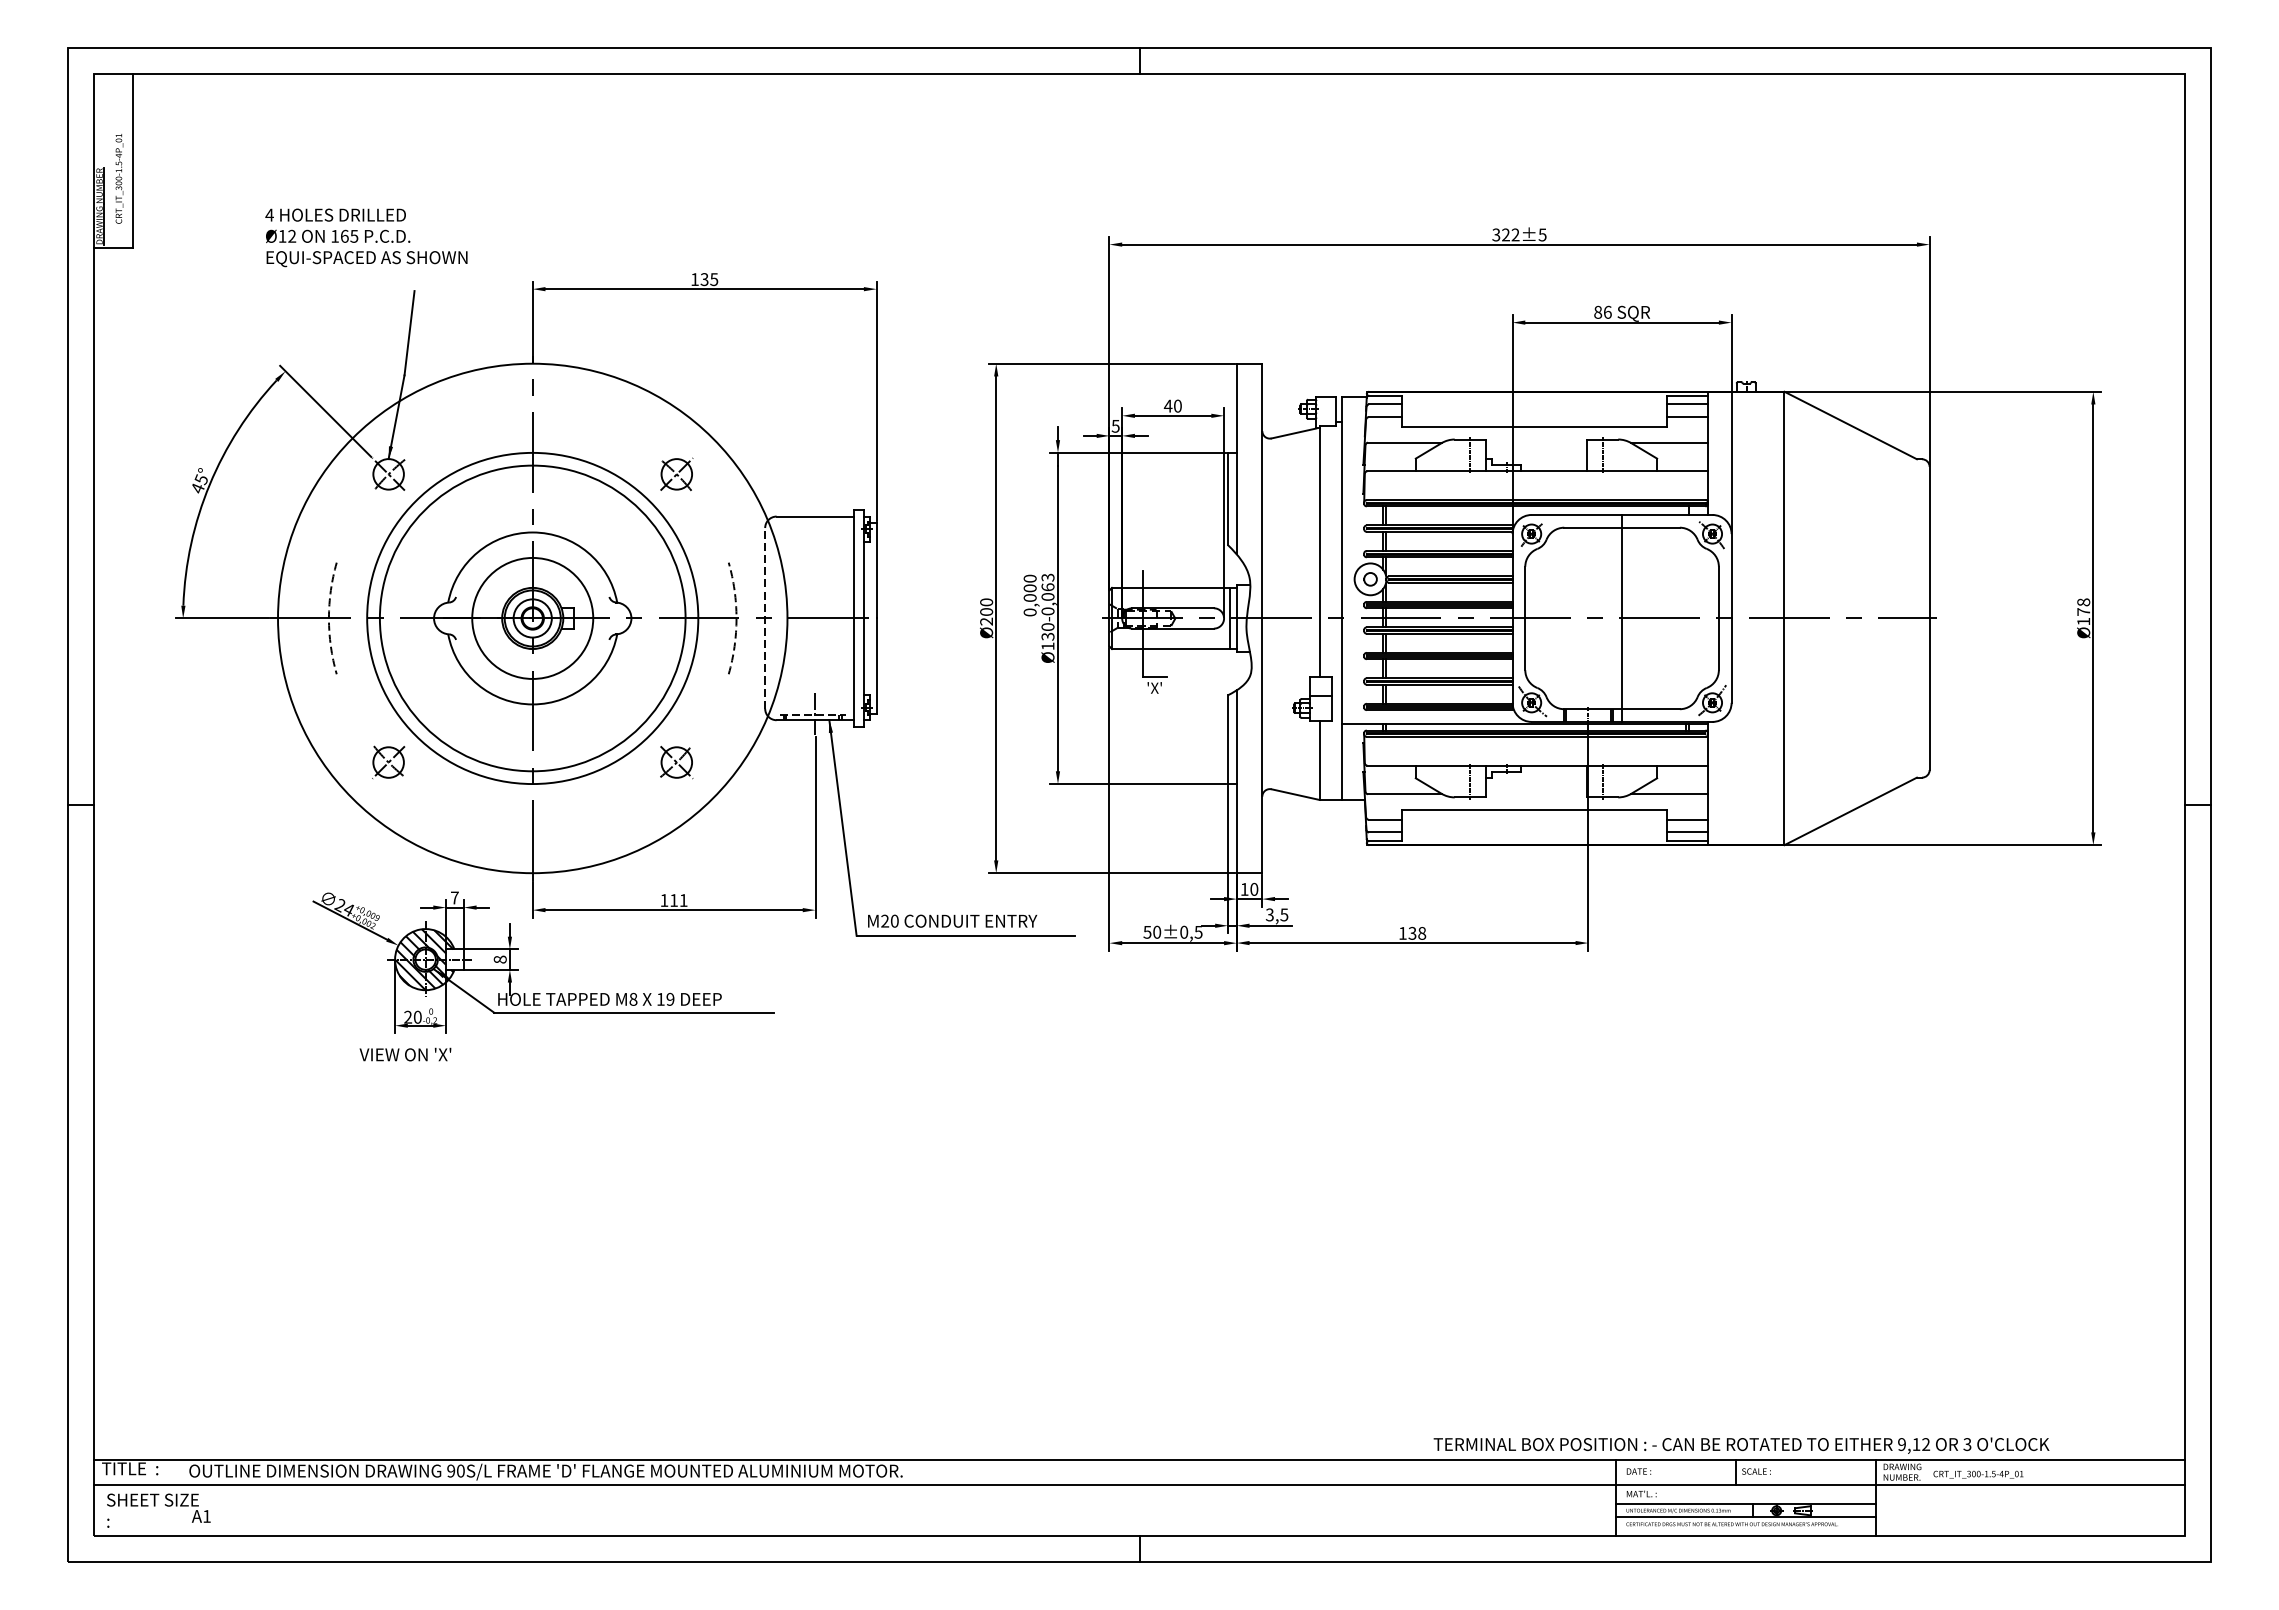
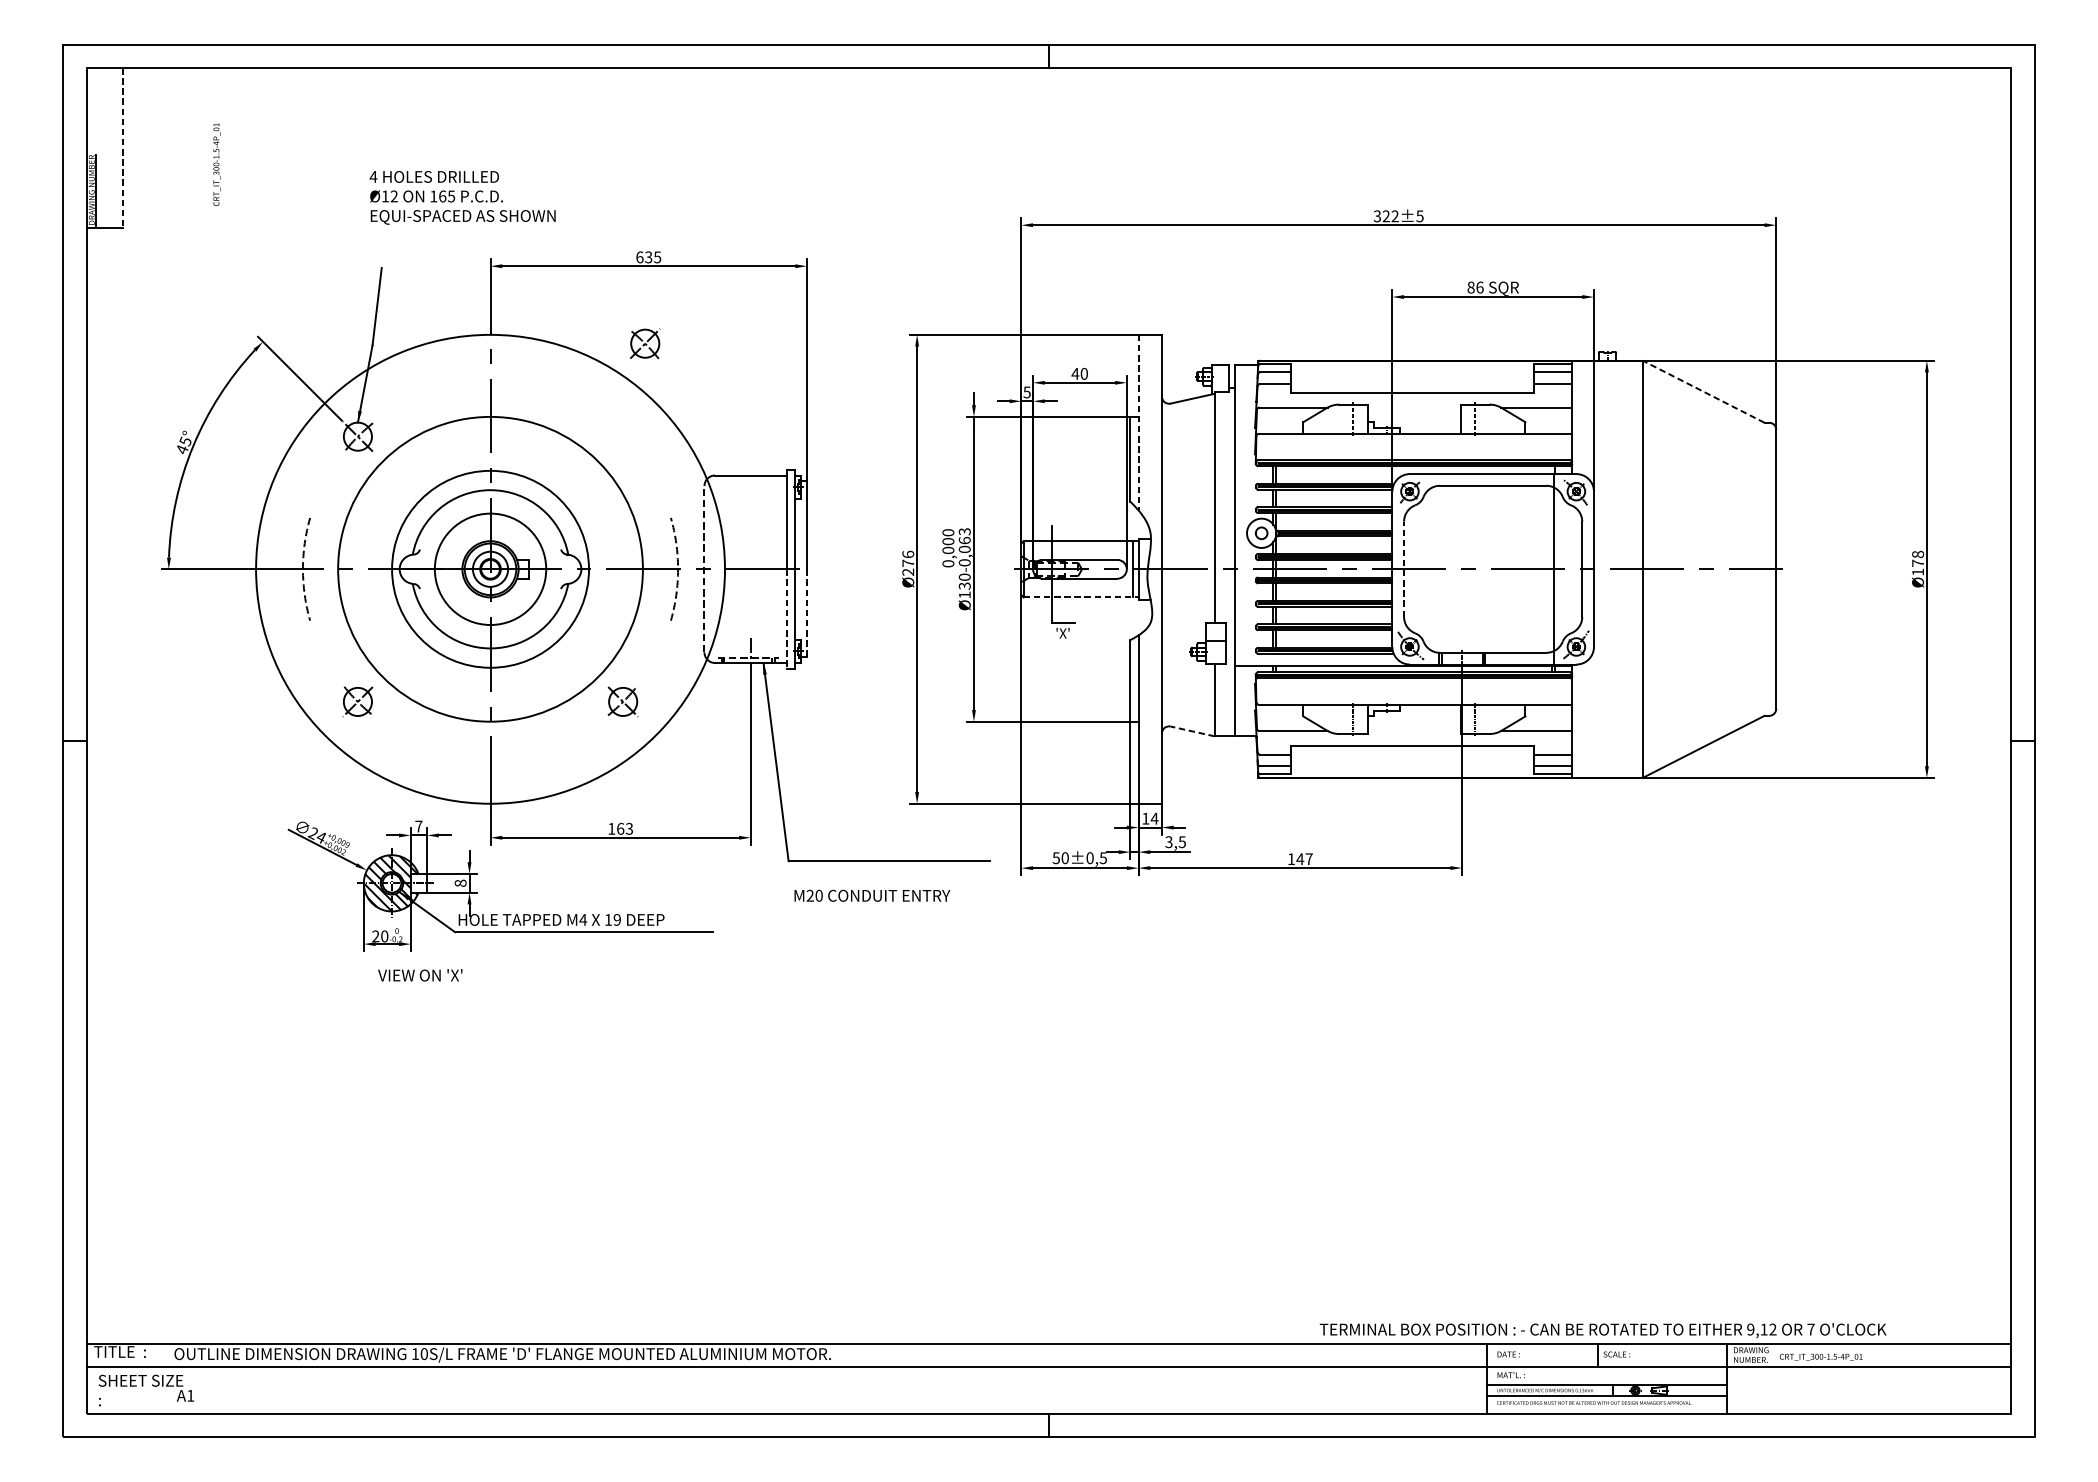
line: (133, 160) -> (123, 147), solid -> dashed
text: (119, 178) -> (216, 164), moved
text: (366, 237) -> (462, 197), moved
text: (695, 279) -> (640, 257), 135 -> 635
line: (1850, 425) -> (1703, 391), solid -> dashed
line: (1236, 459) -> (1138, 423), solid -> dashed
part: (676, 473) -> (644, 342), moved
text: (986, 606) -> (908, 558), Ø200 -> Ø276
line: (1622, 617) -> (1554, 568), moved
circle: (532, 618) -> (490, 569), size x0.7
line: (1525, 618) -> (1404, 569), solid -> dashed
line: (1174, 649) -> (1081, 597), solid -> dashed
line: (876, 666) -> (806, 613), solid -> dashed
line: (854, 673) -> (786, 619), solid -> dashed
line: (1295, 794) -> (1192, 731), solid -> dashed
text: (1254, 888) -> (1154, 817), 10 -> 14
text: (678, 900) -> (624, 828), 111 -> 163
text: (952, 920) -> (872, 895), moved
text: (1417, 932) -> (1304, 858), 138 -> 147
text: (633, 998) -> (583, 919), M8 -> M4
text: (405, 1054) -> (420, 975), moved
text: (1967, 1444) -> (1811, 1329), 3 -> 7
text: (451, 1470) -> (415, 1353), 90S/L -> 10S/L

